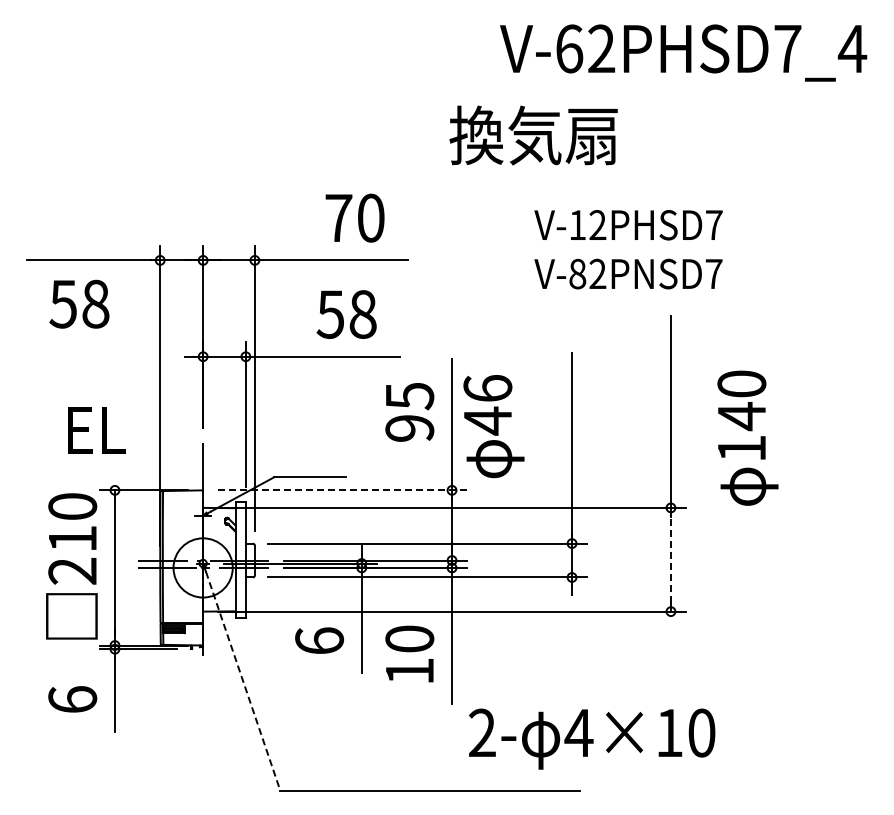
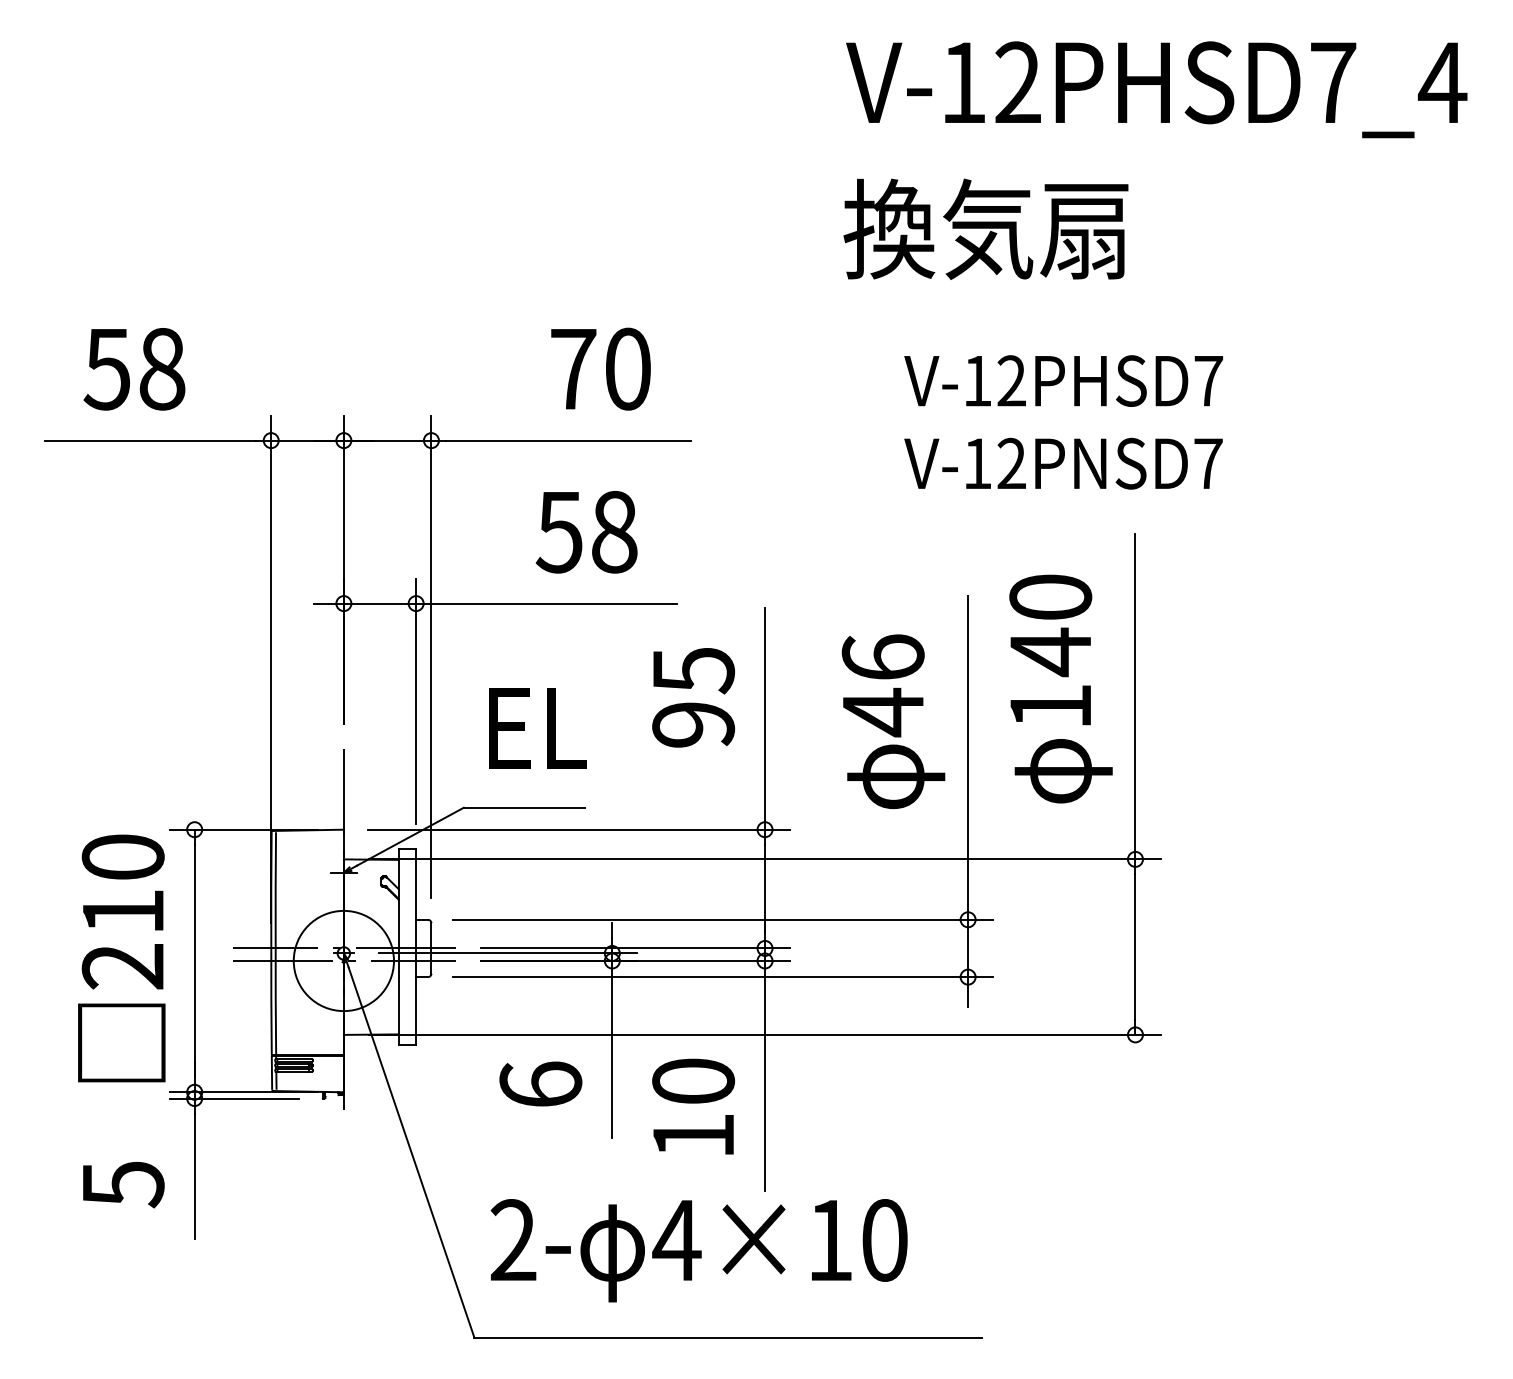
text: (569, 48) -> (963, 82), V-62PHSD7_4 -> V-12PHSD7_4
text: (533, 135) -> (985, 229), moved
text: (577, 273) -> (977, 462), V-82PNSD7 -> V-12PNSD7
text: (79, 303) -> (134, 368), moved
text: (493, 426) -> (892, 721), moved
text: (96, 430) -> (537, 728), moved
text: (747, 437) -> (1060, 687), moved
line: (342, 490) -> (579, 829), dashed -> solid
line: (670, 559) -> (1134, 946), dashed -> solid
line: (243, 681) -> (412, 1153), dashed -> solid
text: (72, 699) -> (122, 1183), 6 -> 5
text: (592, 738) -> (699, 1249), moved

